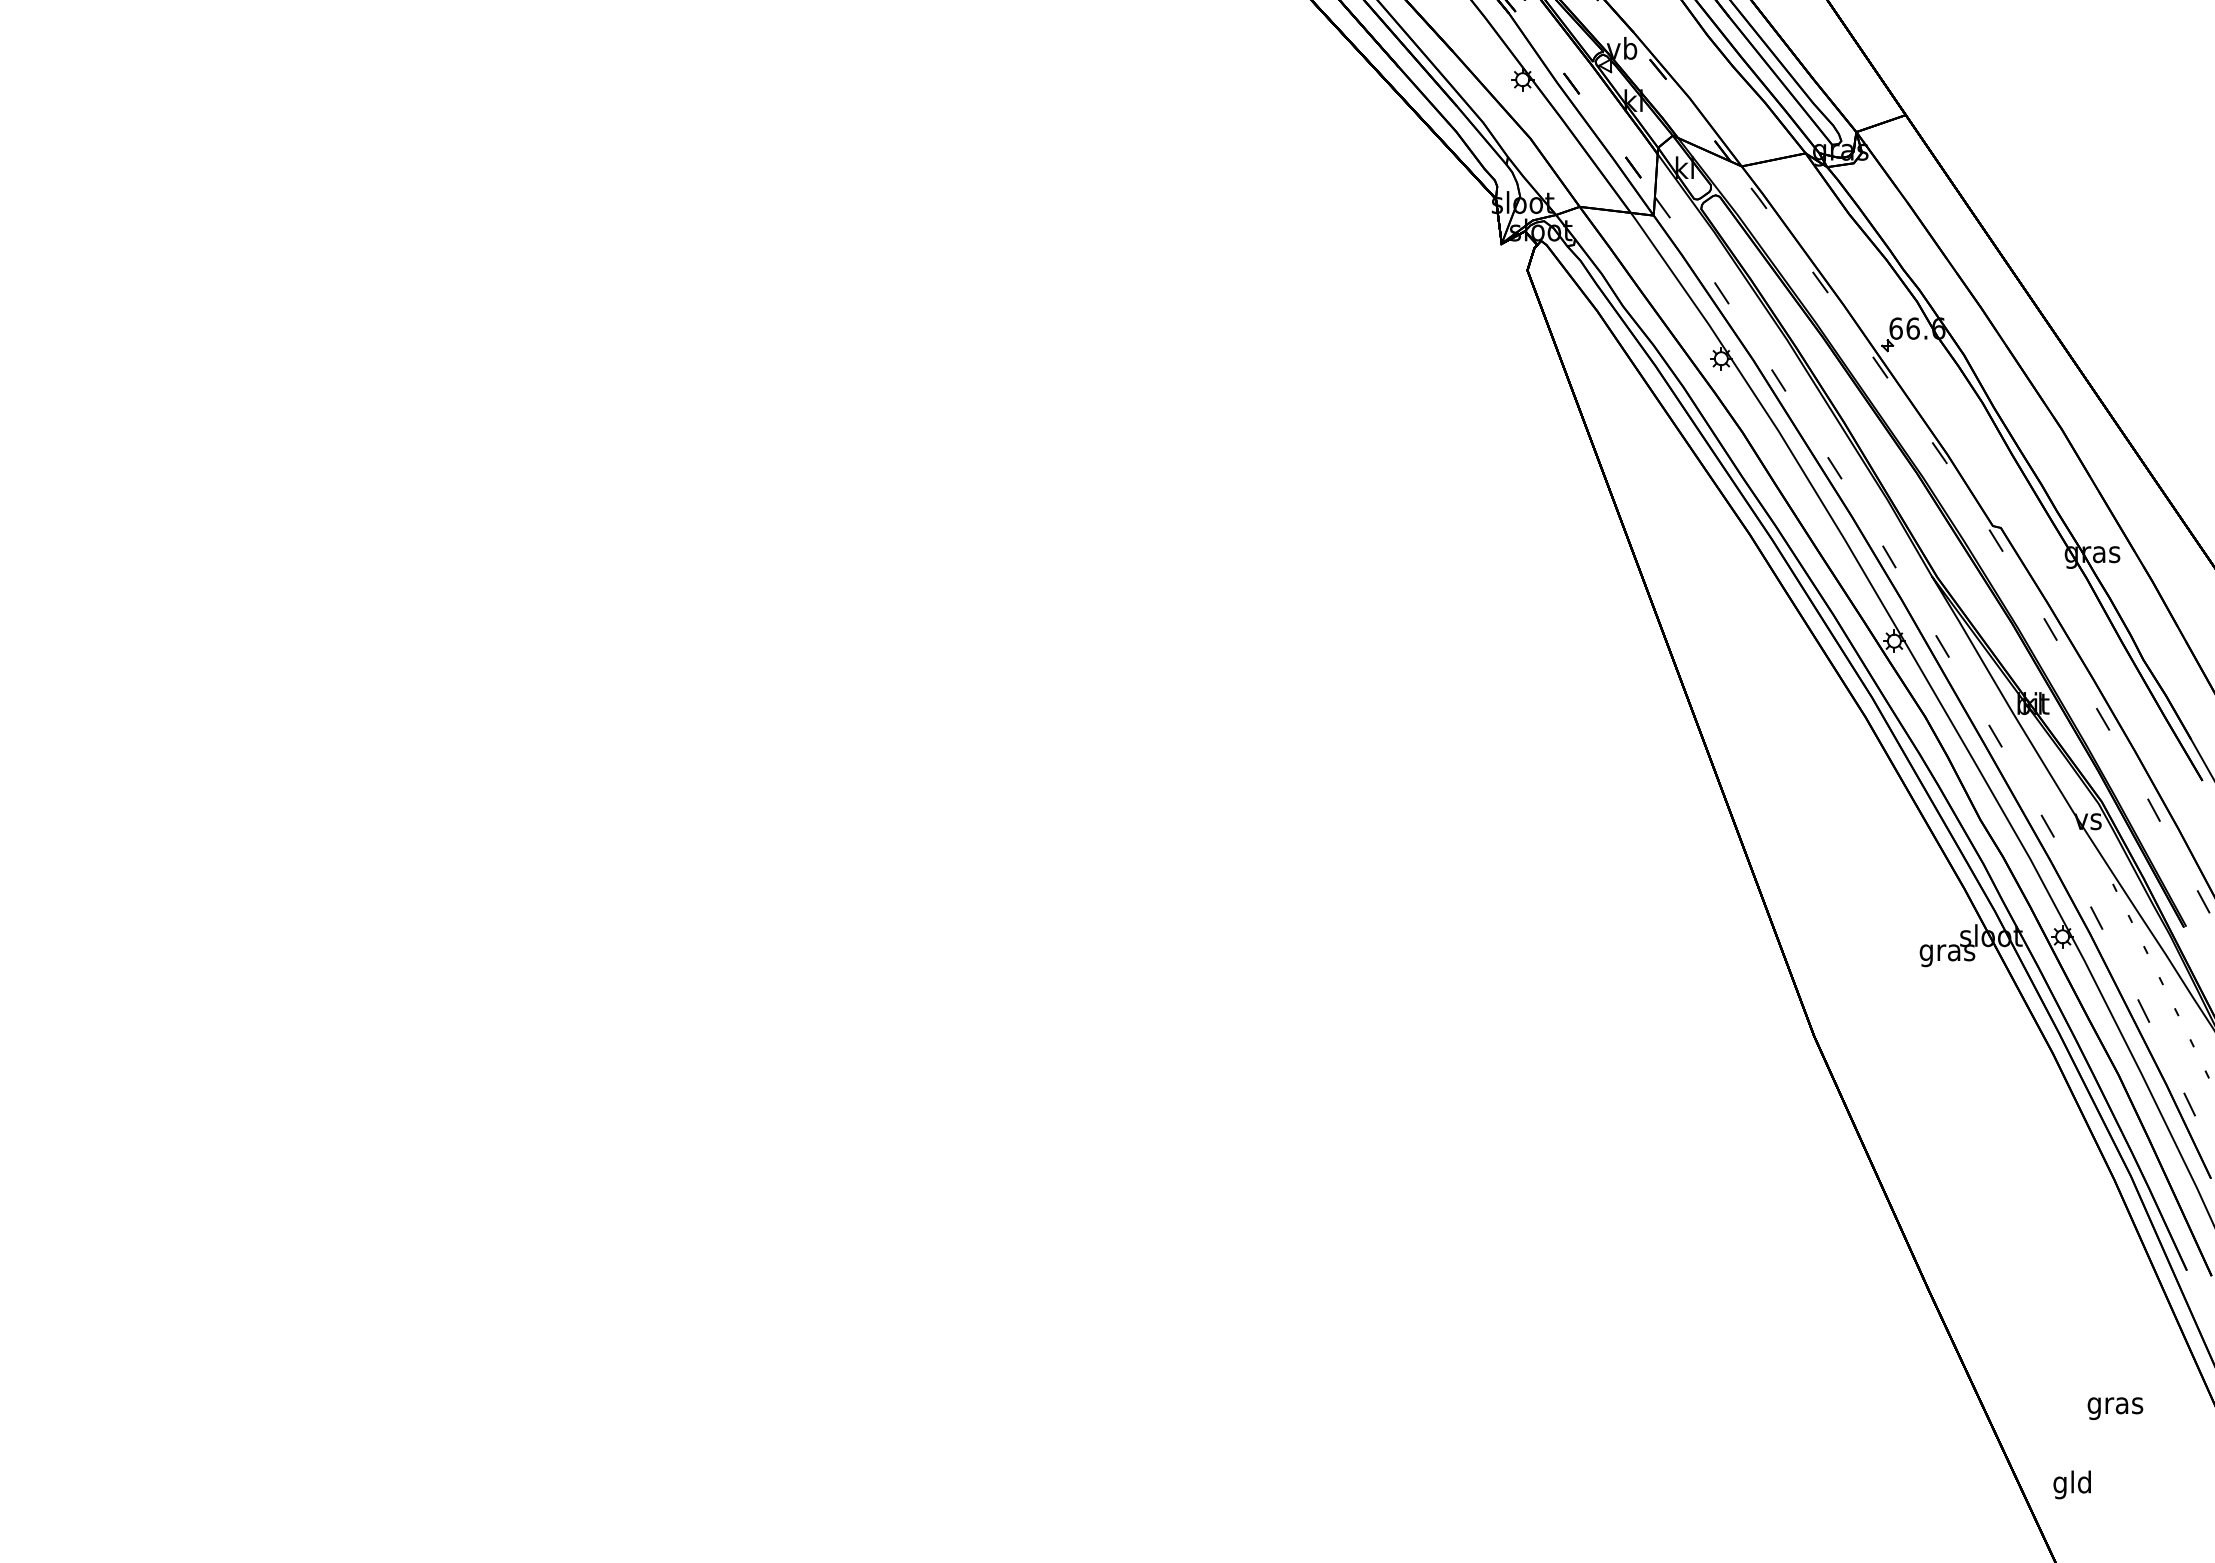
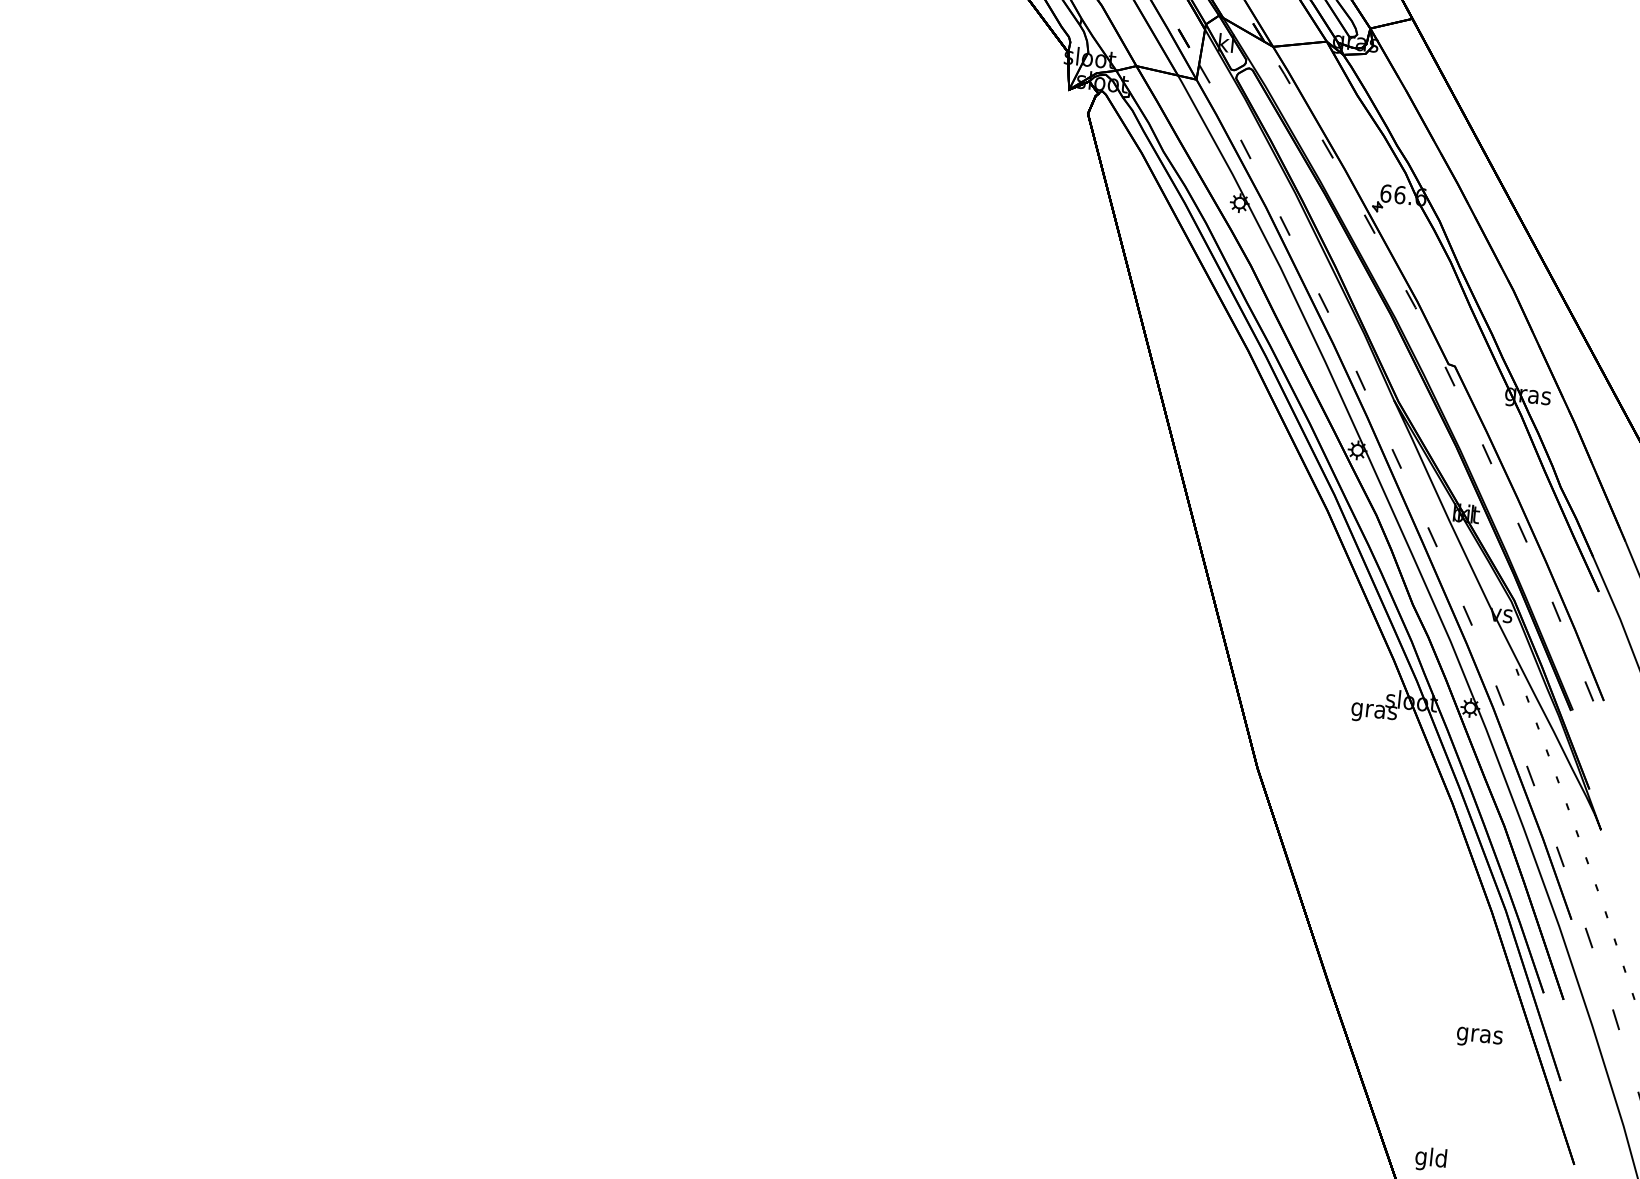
text: (2115, 1408) -> (1479, 1037), moved

